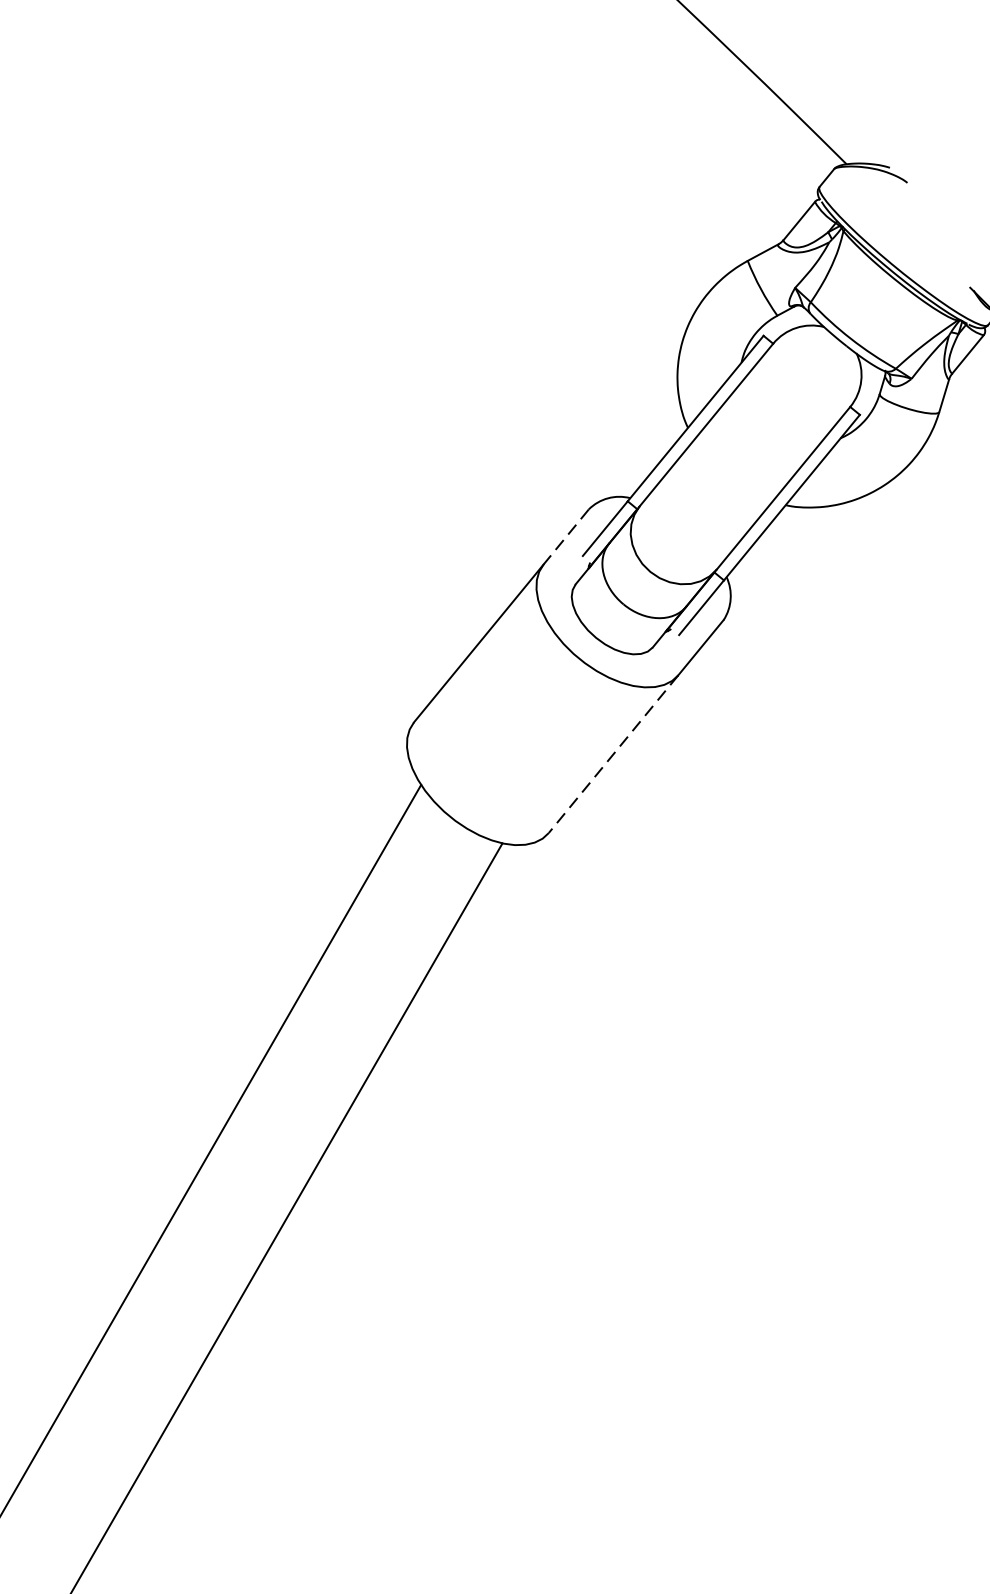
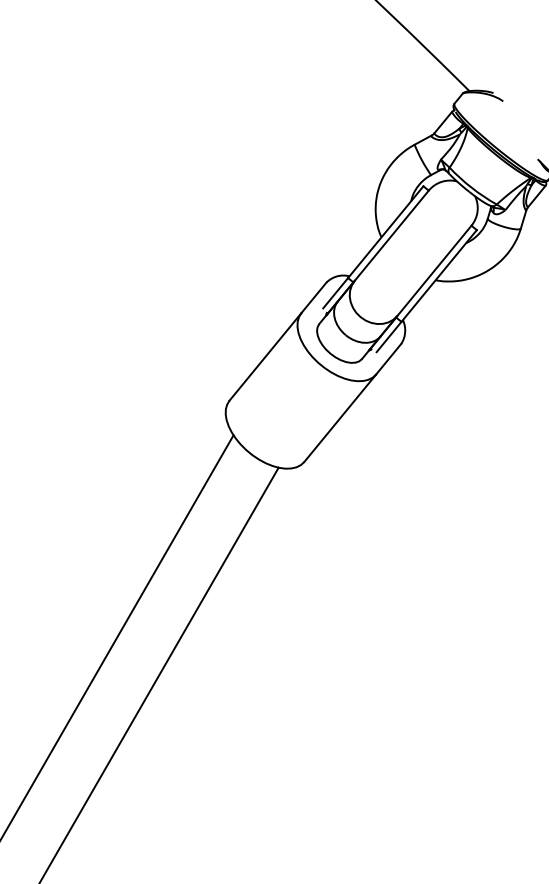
line: (565, 536) -> (313, 297), dashed -> solid
line: (614, 754) -> (340, 418), dashed -> solid

